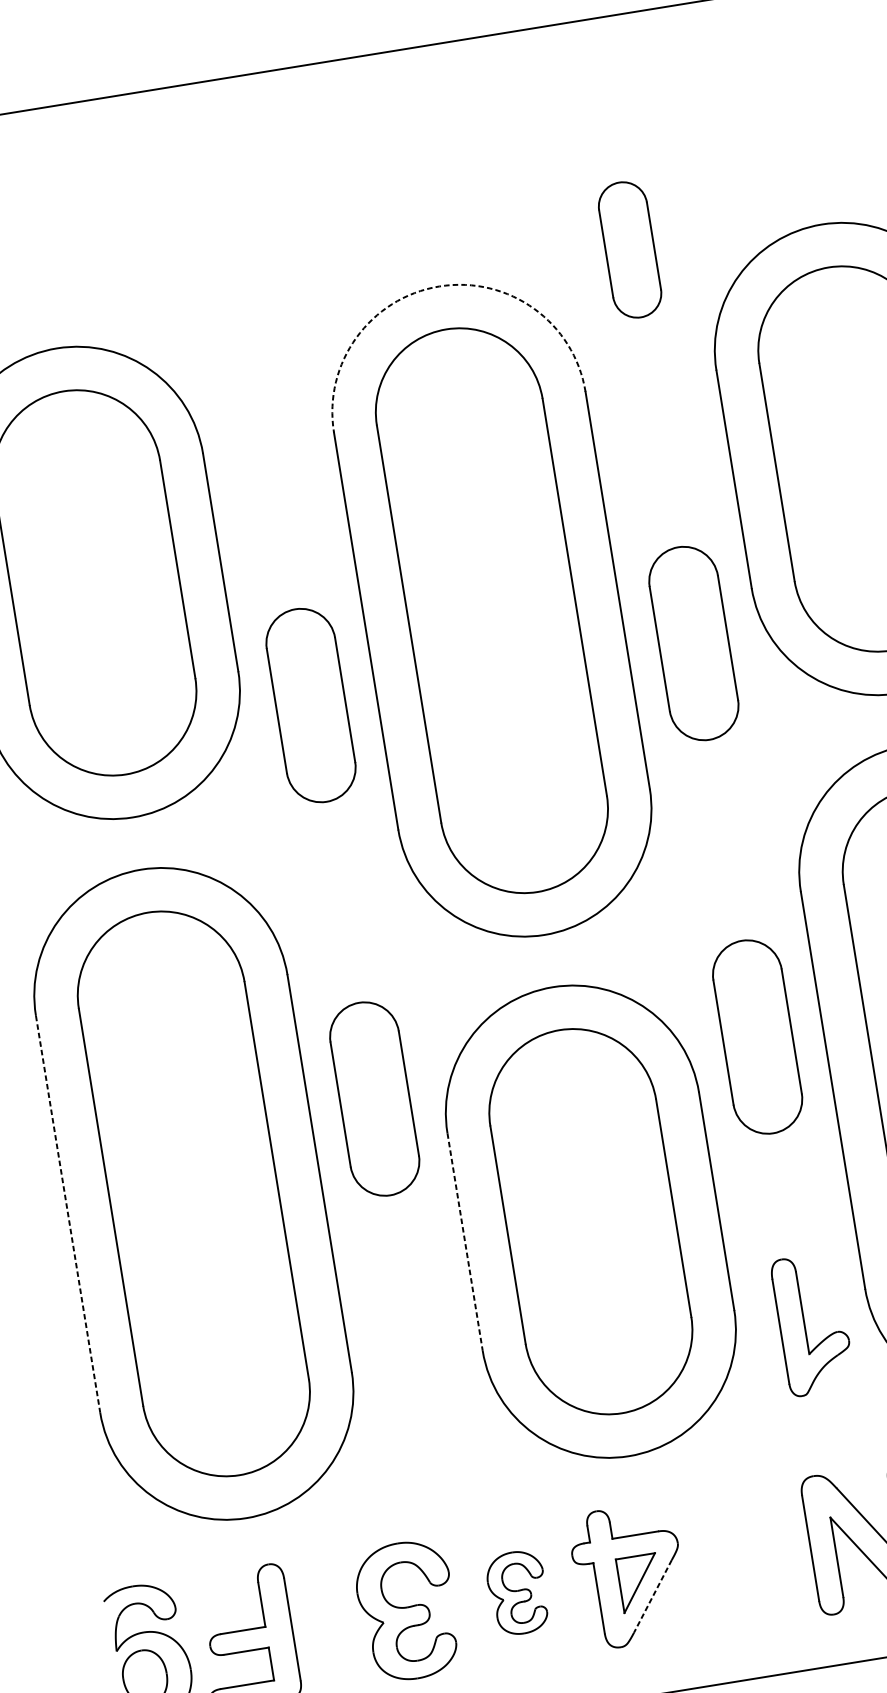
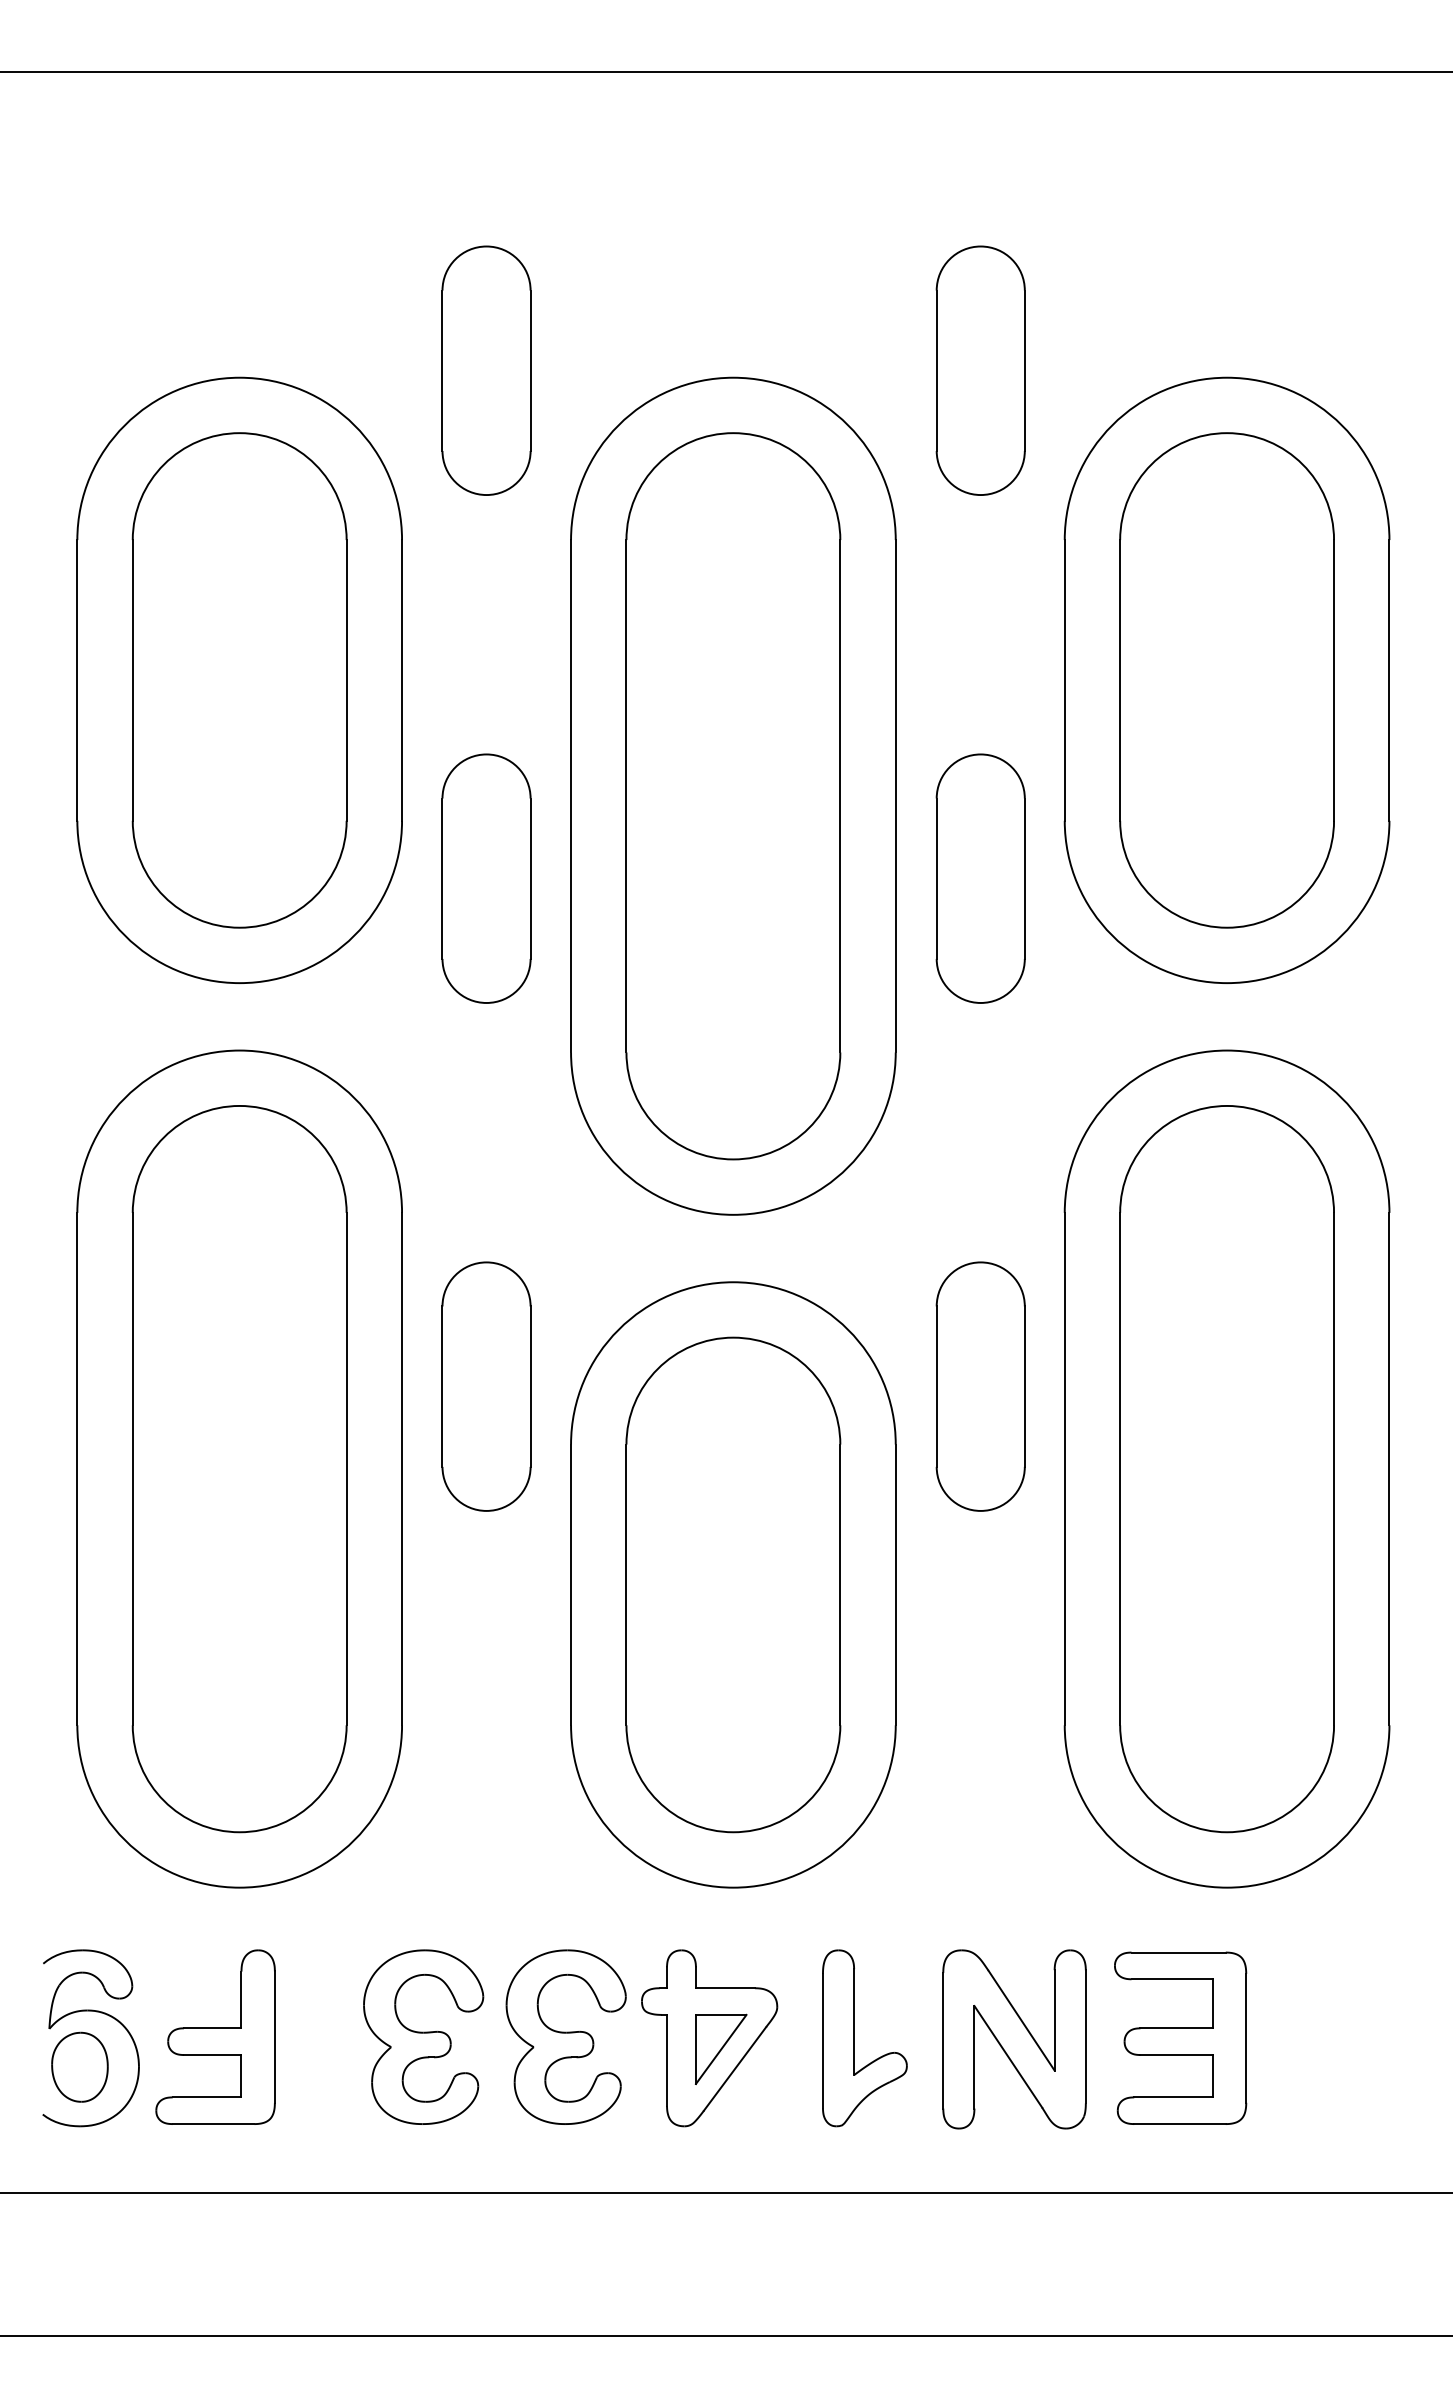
part: (629, 249) -> (980, 370), size x1.43
arc: (439, 286) -> (733, 377), dashed -> solid
part: (247, 311) -> (486, 370), added
line: (68, 1214) -> (77, 1469), dashed -> solid
line: (465, 1242) -> (571, 1585), dashed -> solid
part: (804, 1325) -> (854, 2038), moved
part: (517, 1592) -> (565, 2036), size x1.67
line: (652, 1596) -> (734, 2069), dashed -> solid

